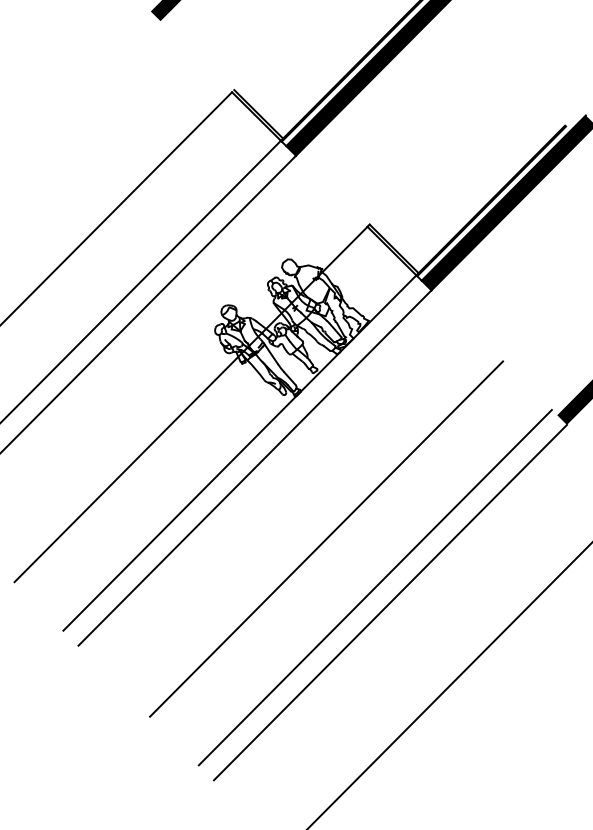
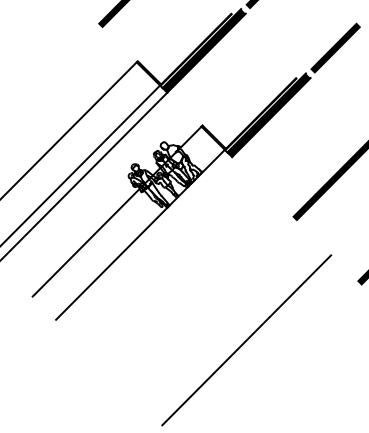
line: (254, 466) -> (147, 241), removed
line: (325, 538) -> (181, 275), removed
line: (373, 588) -> (204, 299), removed
line: (390, 602) -> (212, 306), removed

